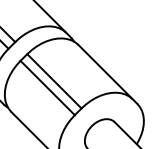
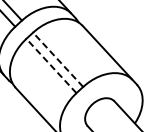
line: (54, 80) -> (58, 59), solid -> dashed
line: (47, 87) -> (51, 65), solid -> dashed

